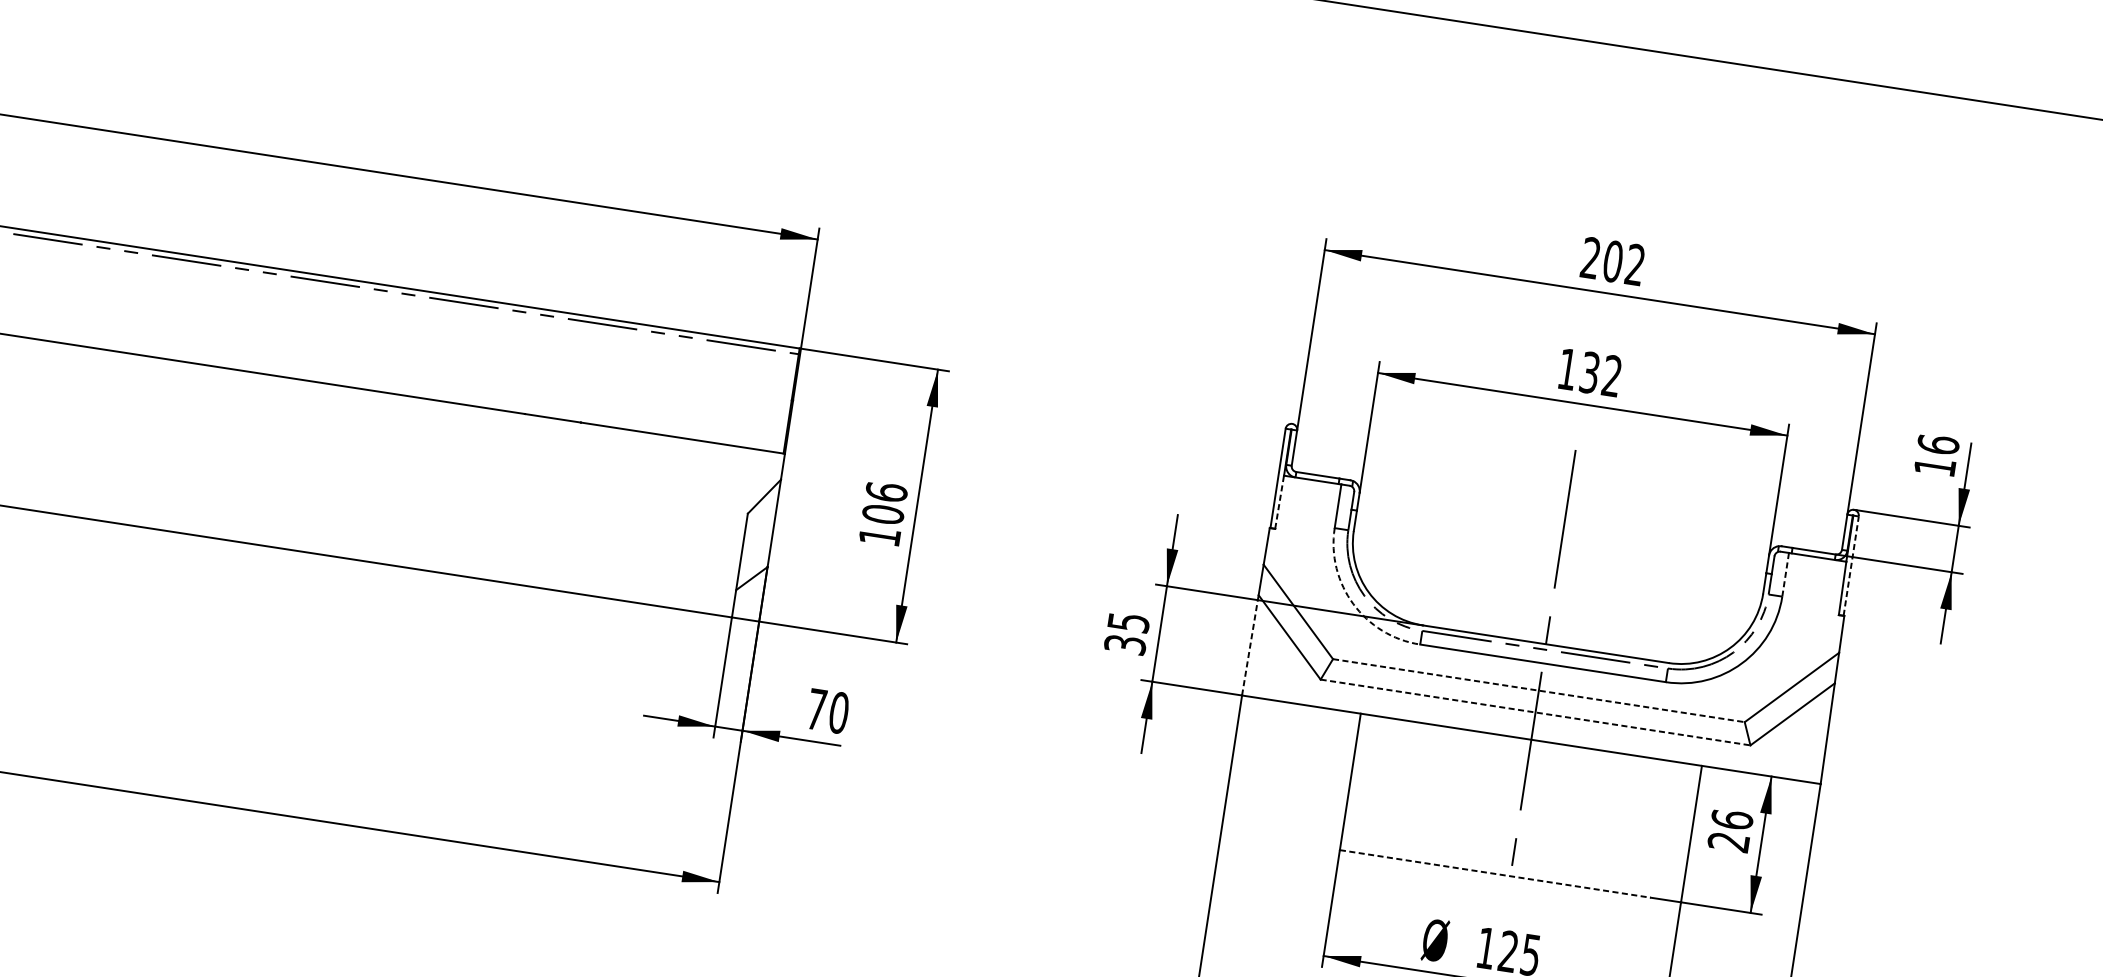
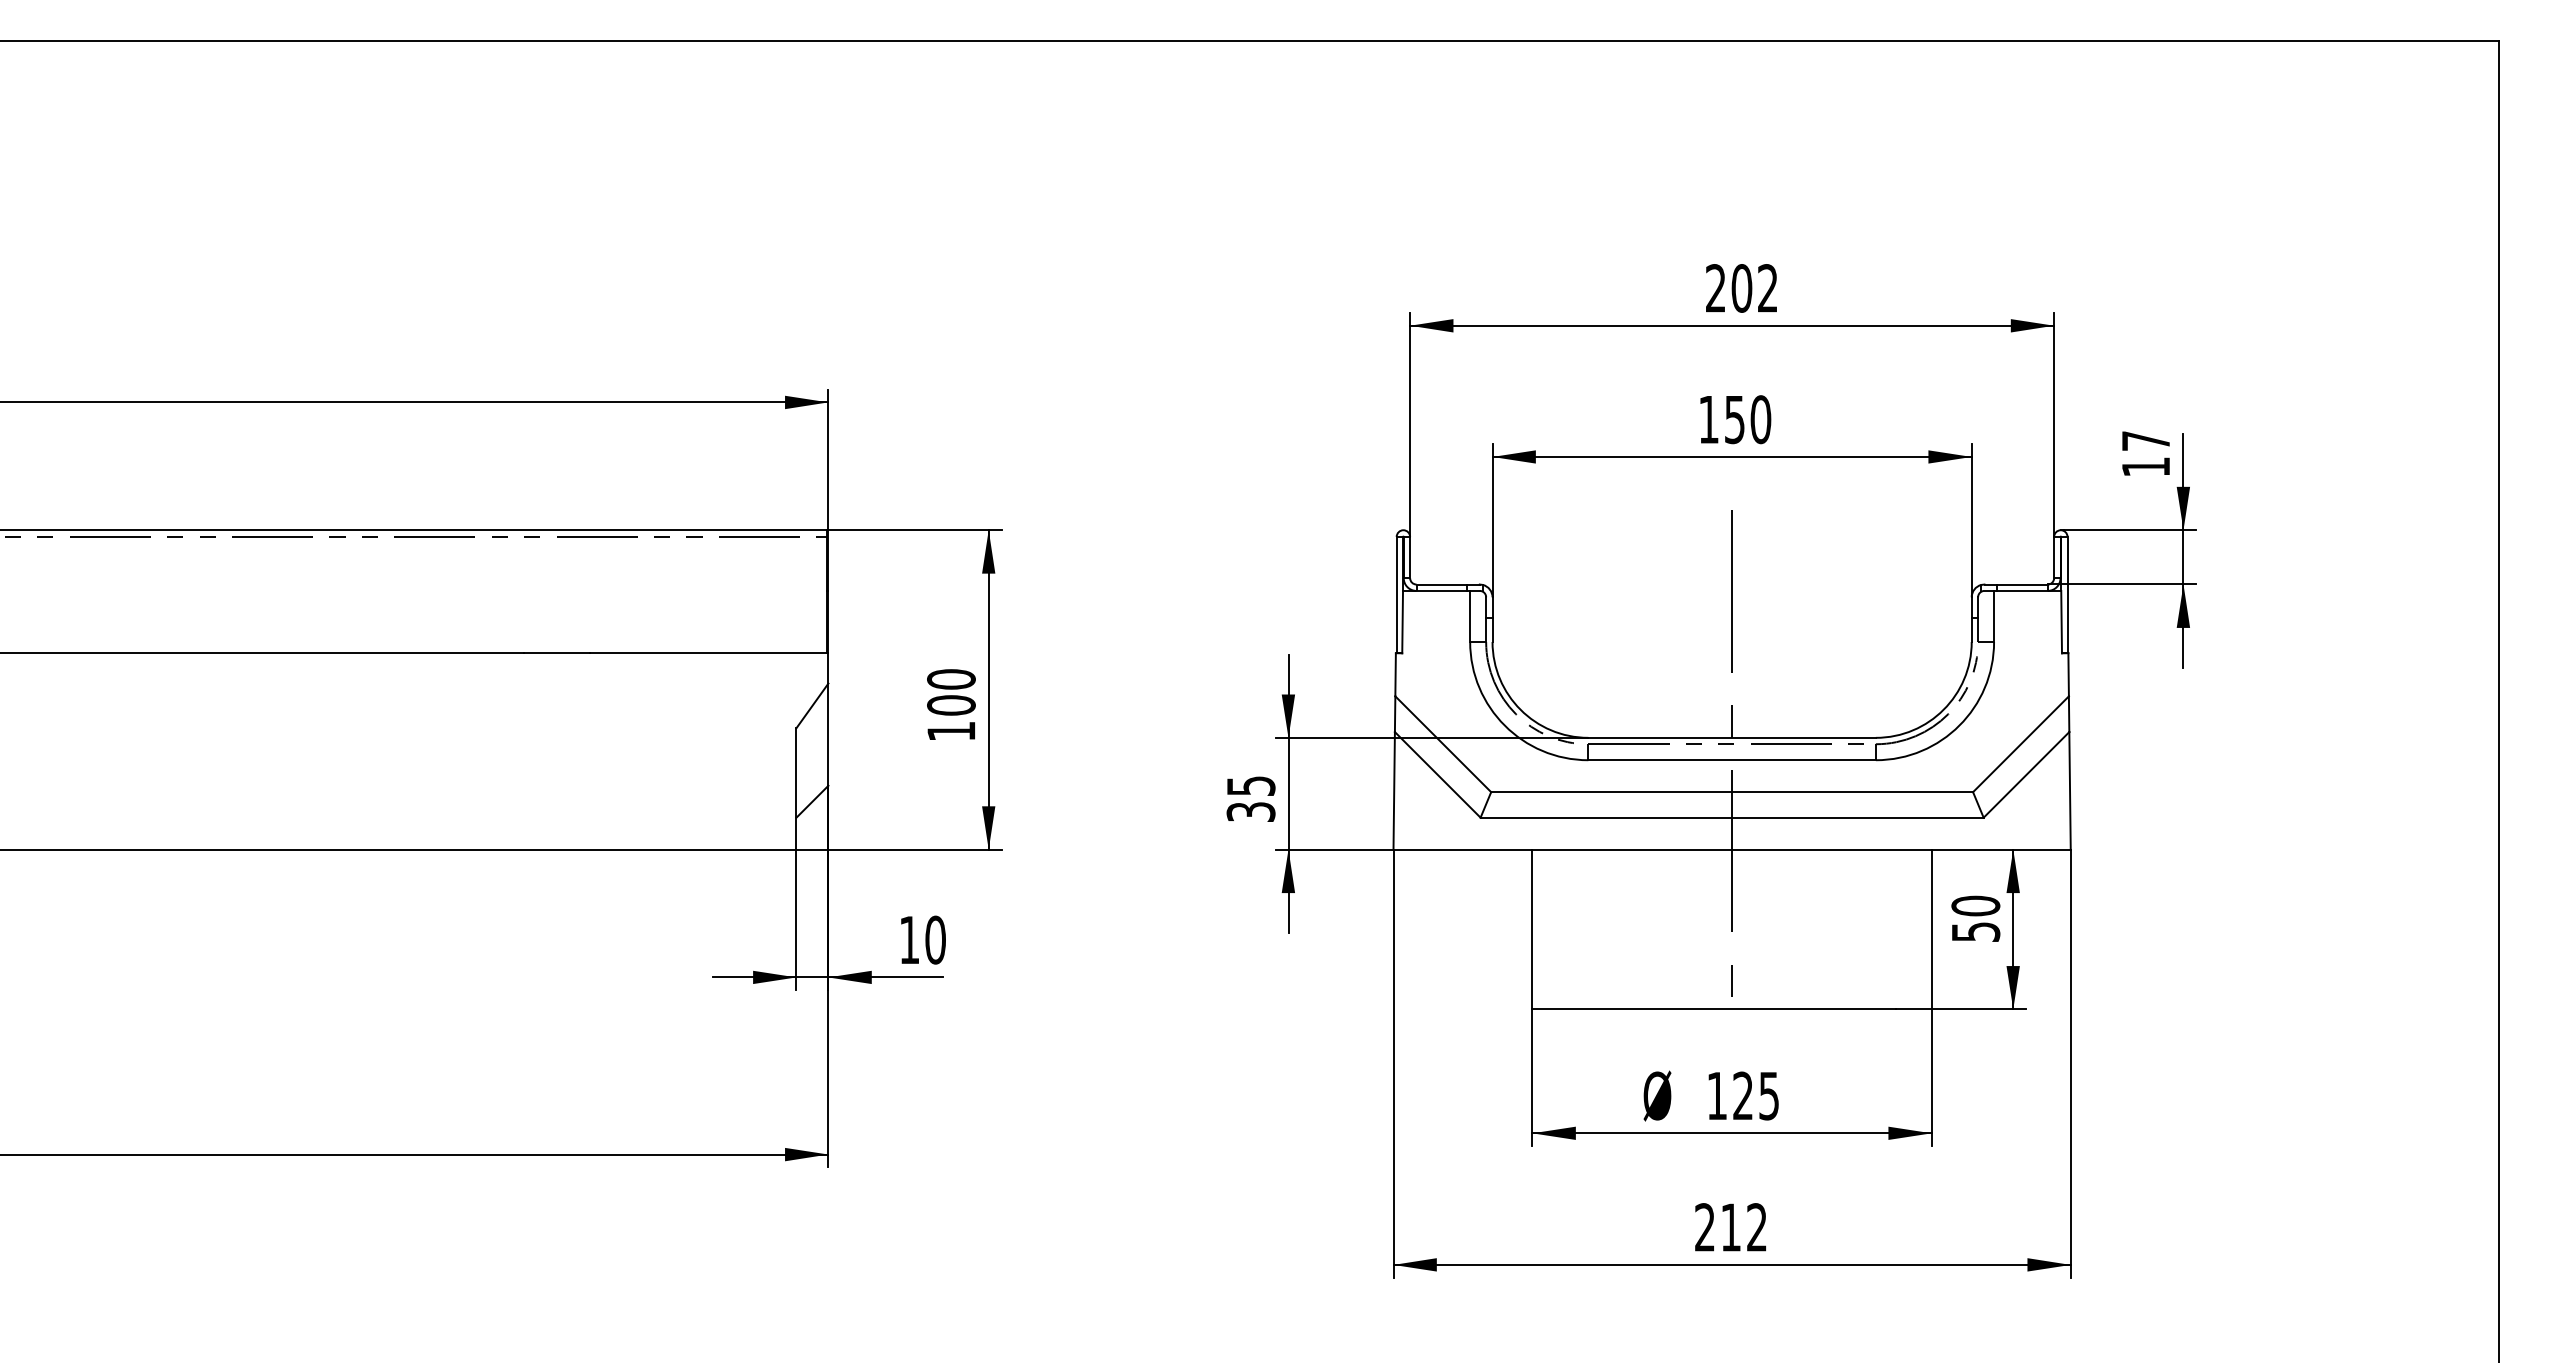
text: (1601, 374) -> (1748, 419), 132 -> 150
text: (1938, 444) -> (2145, 440), 16 -> 17
text: (886, 492) -> (951, 679), 106 -> 100
line: (1279, 501) -> (1402, 621), dashed -> solid
line: (1851, 565) -> (2067, 594), dashed -> solid
line: (1786, 574) -> (1994, 616), dashed -> solid
arc: (1353, 603) -> (1504, 725), dashed -> solid
line: (1250, 645) -> (1394, 790), dashed -> solid
line: (1539, 690) -> (1732, 792), dashed -> solid
text: (816, 708) -> (909, 939), 70 -> 10
line: (1535, 712) -> (1732, 817), dashed -> solid
text: (1730, 830) -> (1975, 918), 26 -> 50
line: (1495, 874) -> (1714, 1009), dashed -> solid

